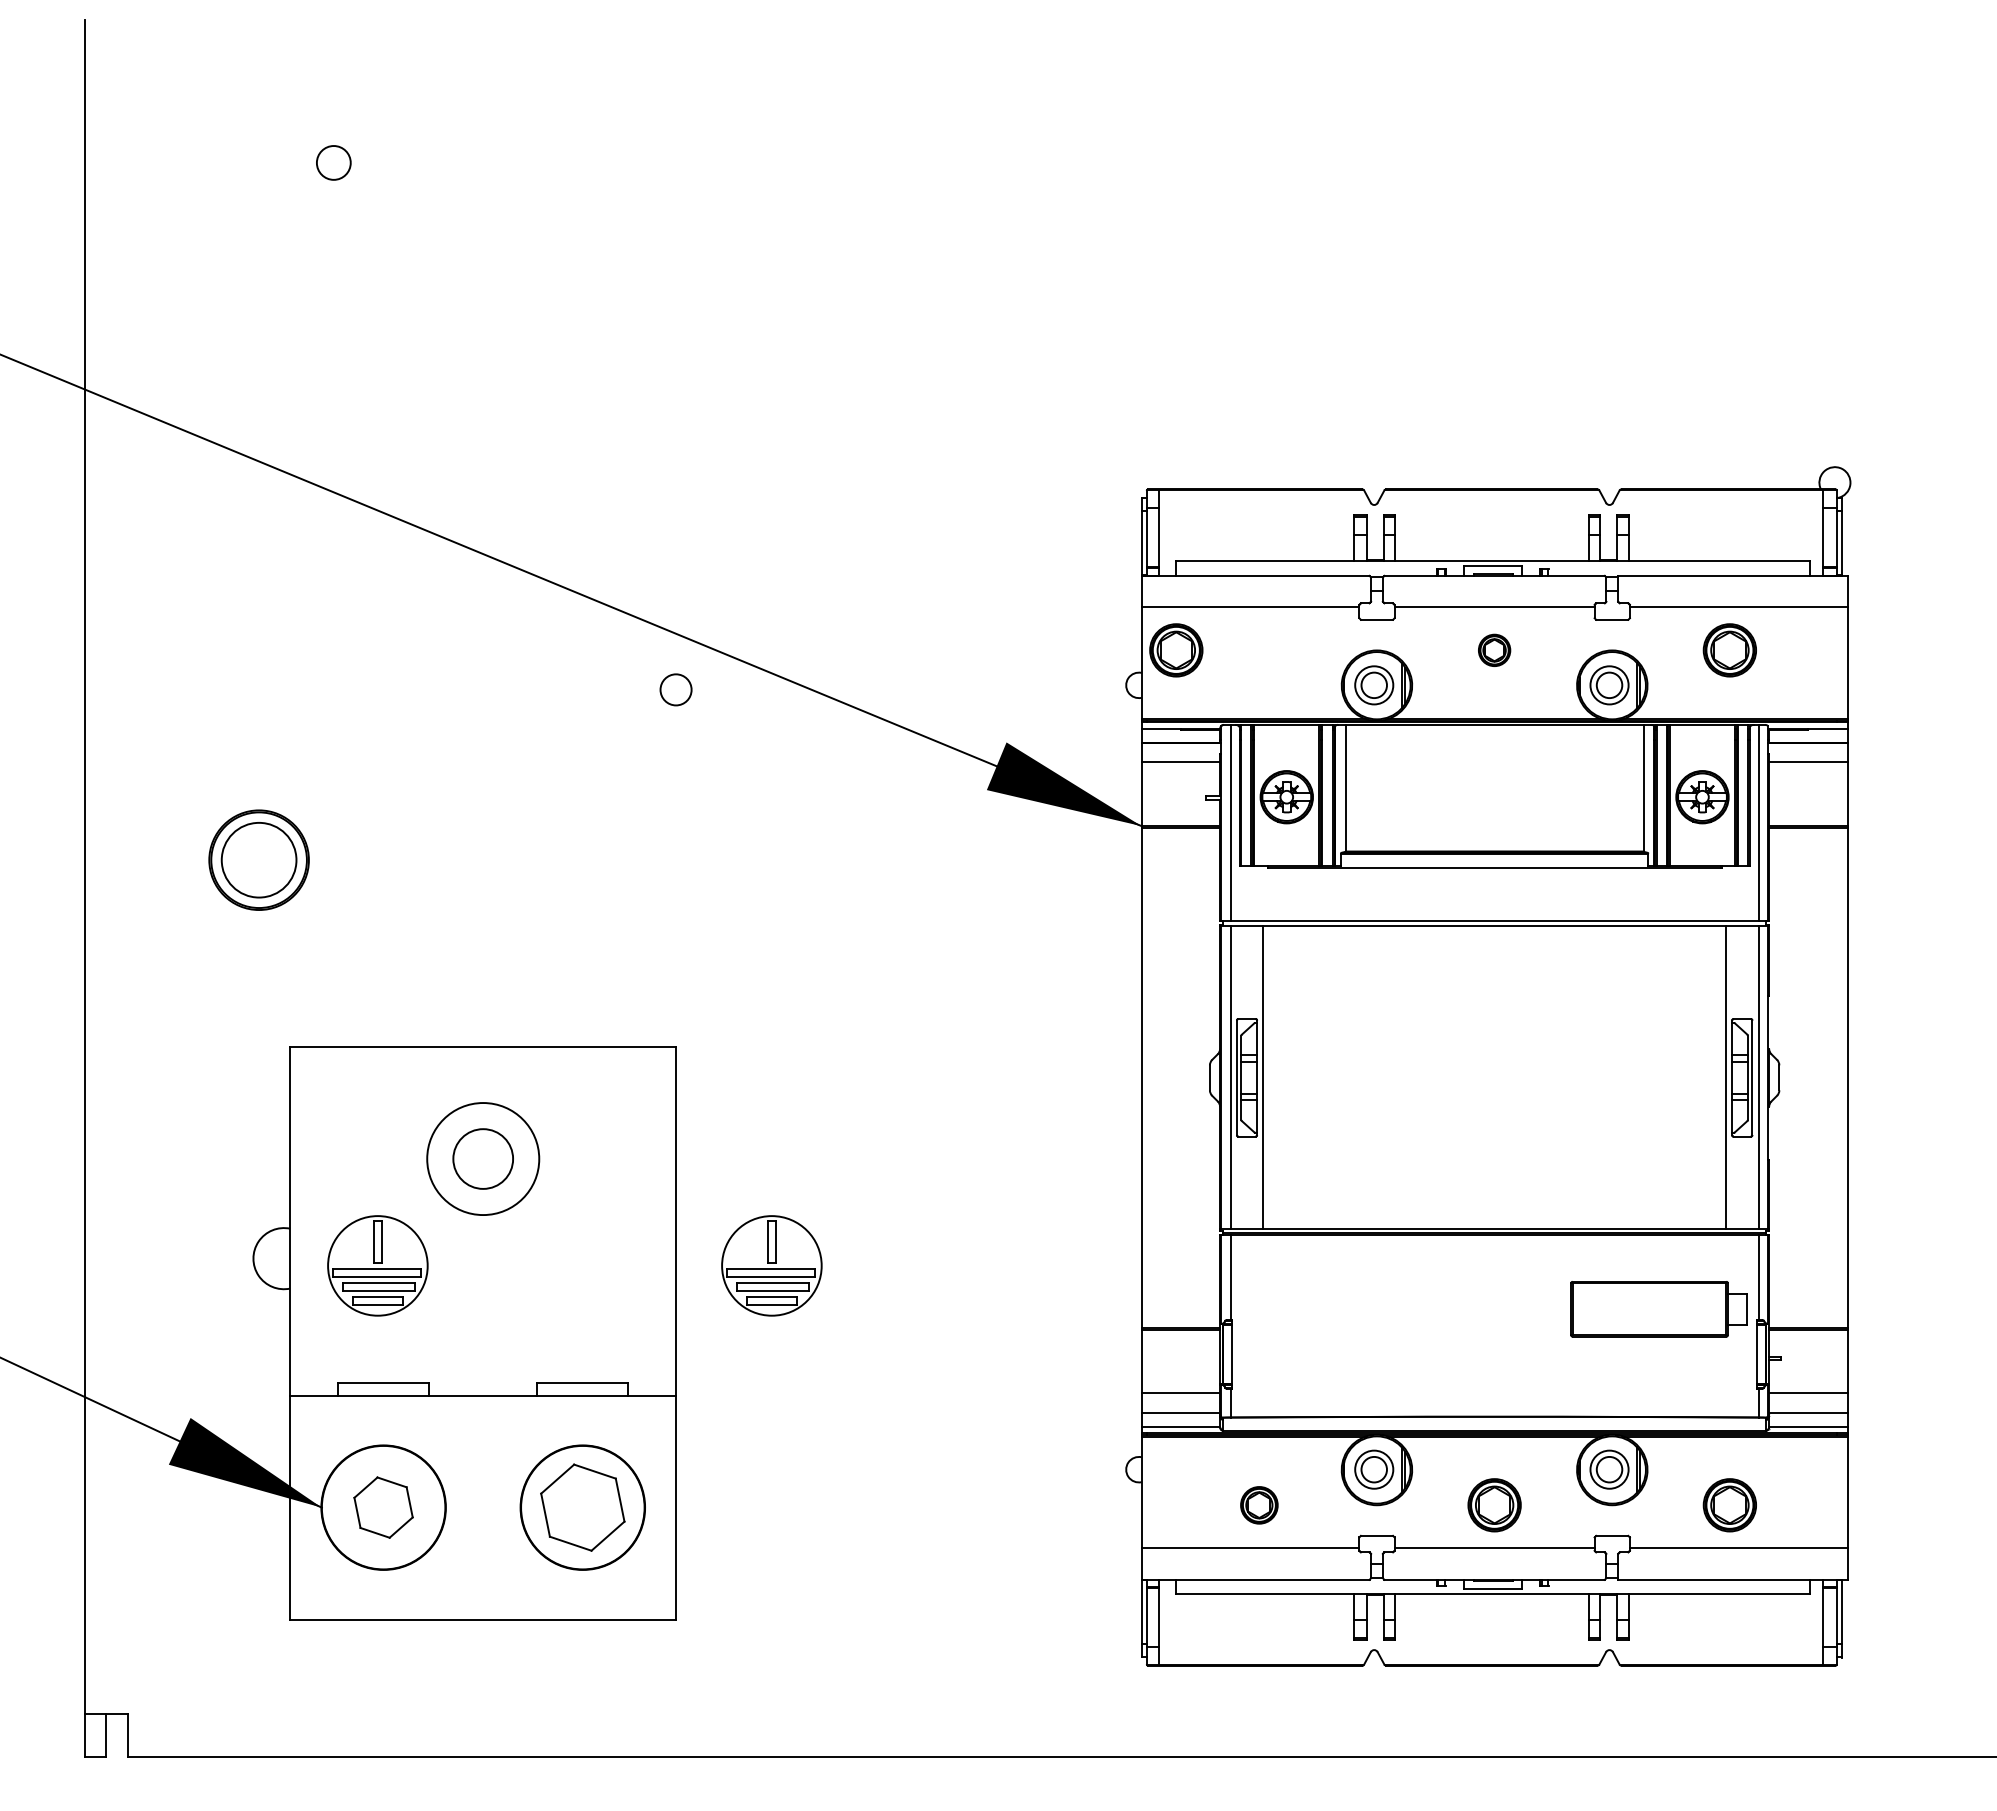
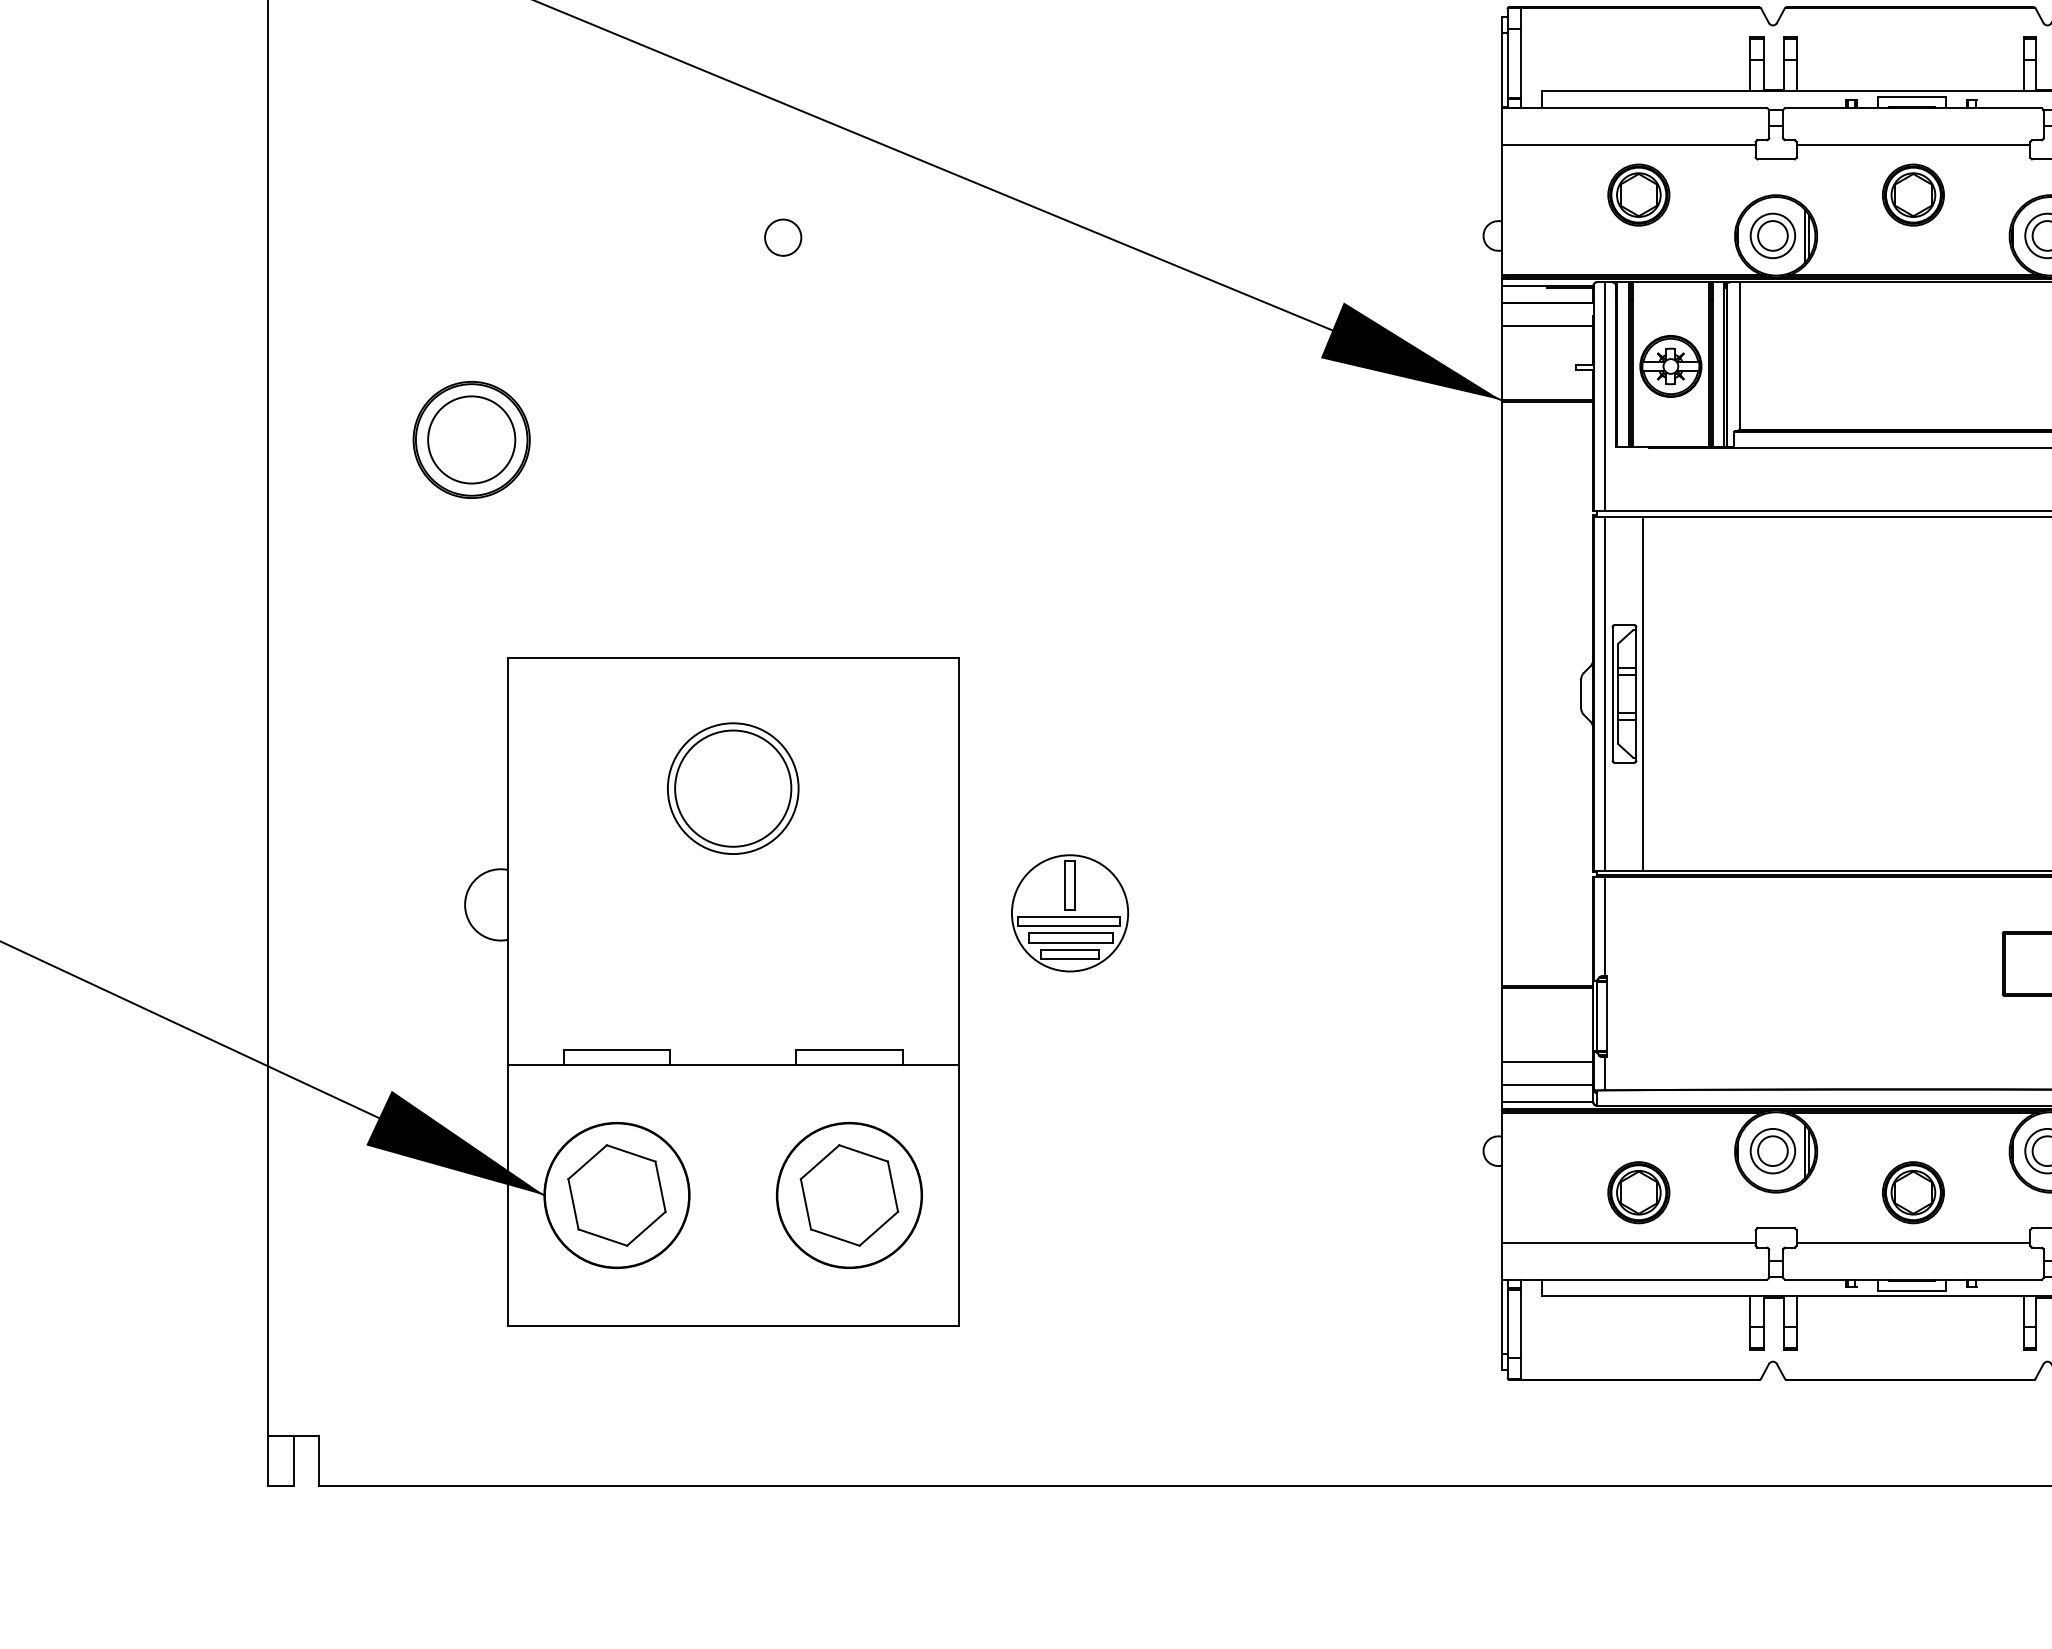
part: (1176, 650) -> (1639, 195), moved
part: (1494, 650) -> (1913, 195), size x1.67
circle: (675, 689) -> (782, 237), moved
circle: (483, 1158) -> (733, 788), size x1.67
part: (377, 1265) -> (609, 912), removed
part: (1259, 1505) -> (1639, 1192), size x1.43
part: (383, 1507) -> (616, 1195), size x1.43

